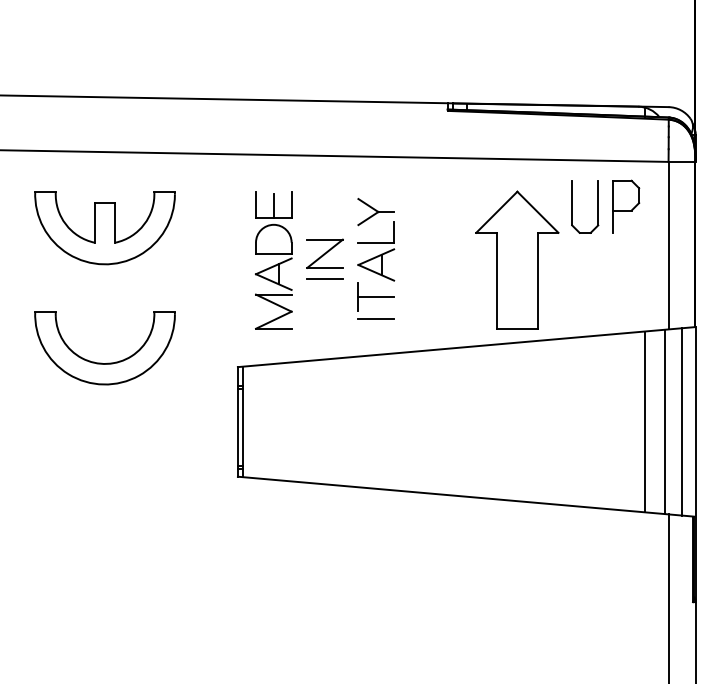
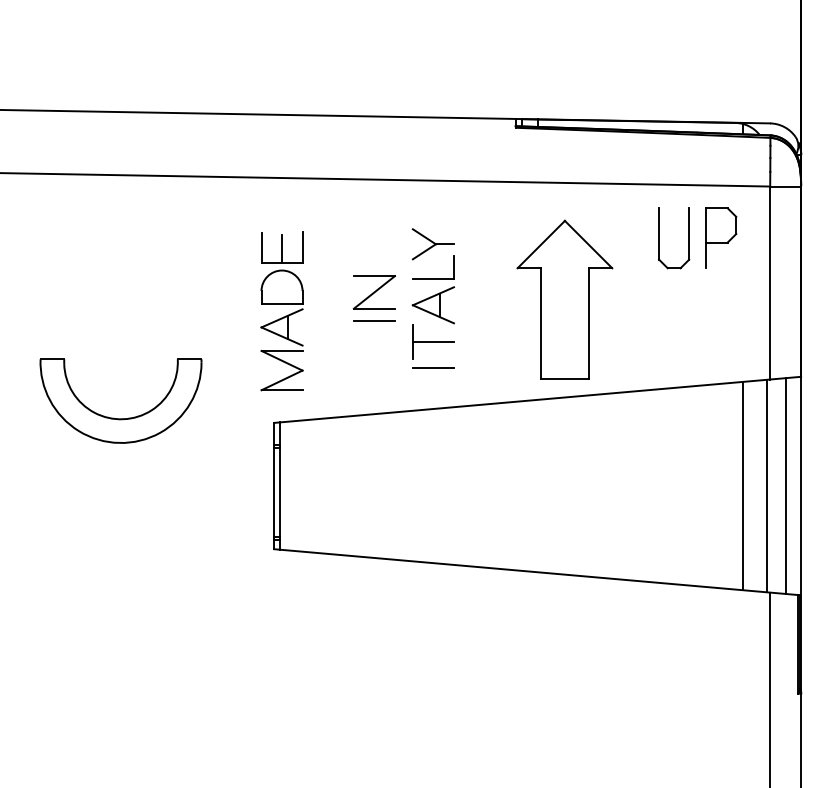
part: (104, 228) -> (120, 263), removed
part: (517, 259) -> (565, 298), moved
part: (273, 260) -> (281, 311), moved

